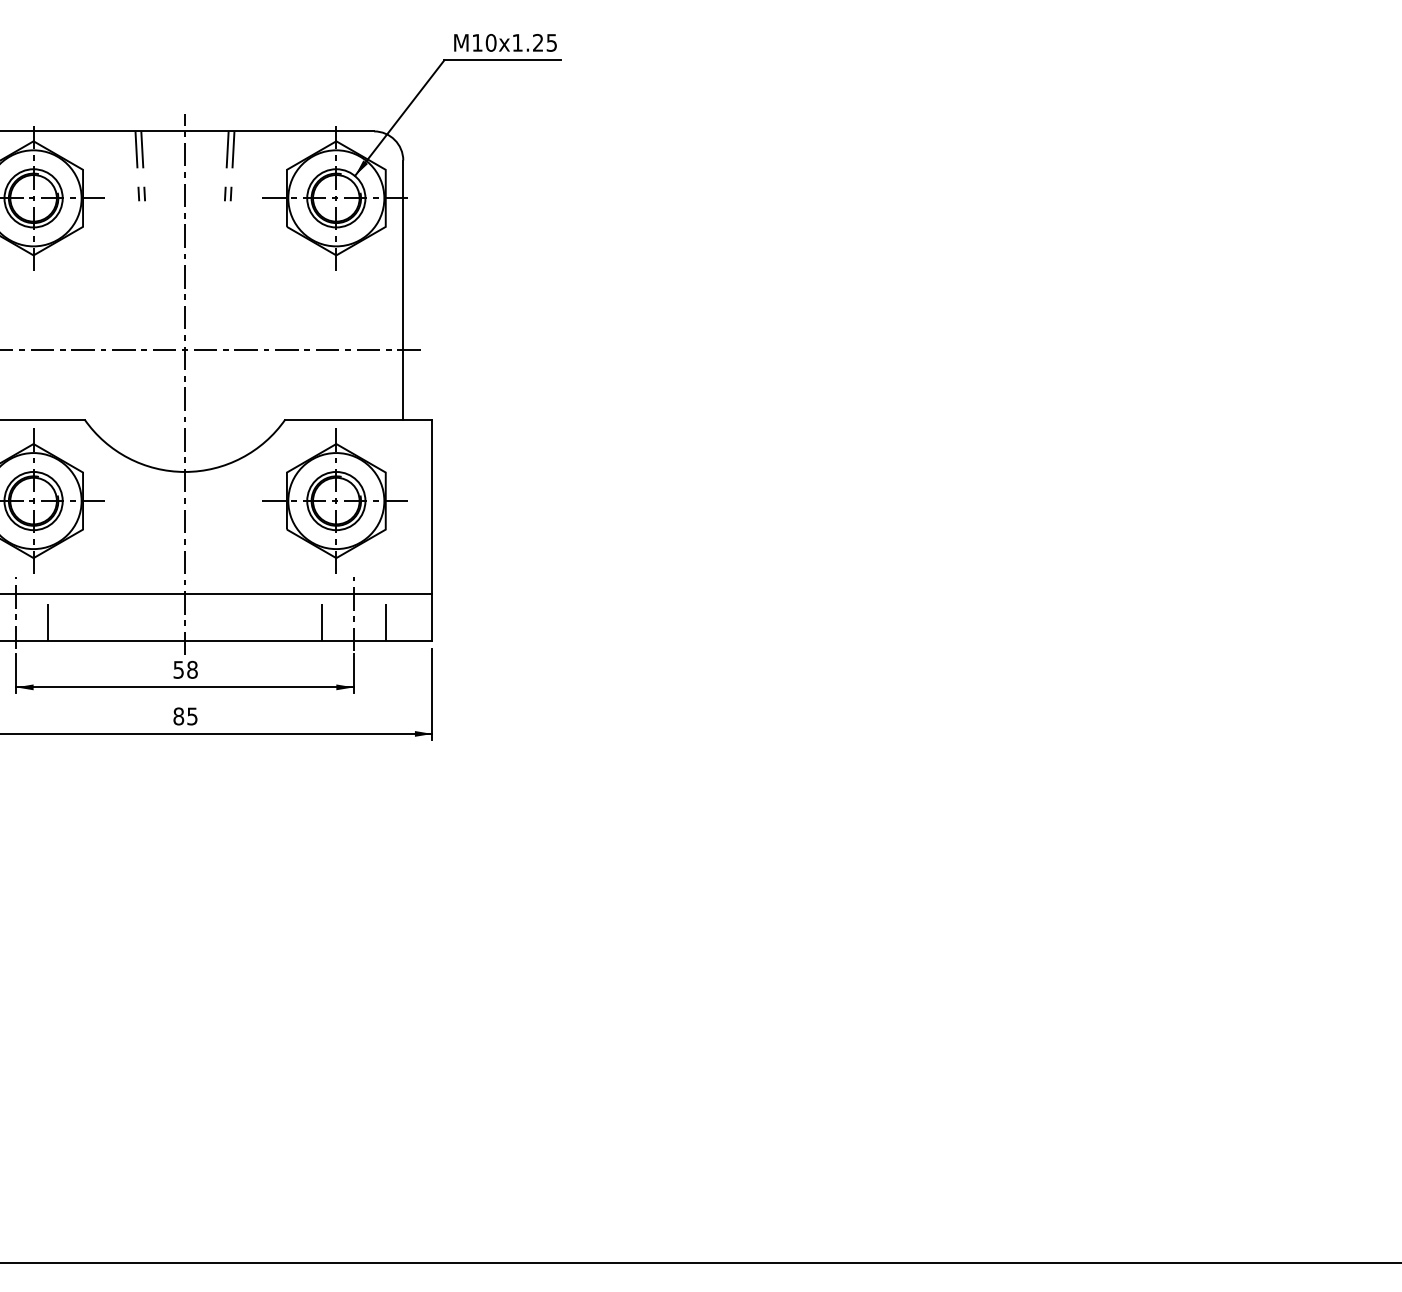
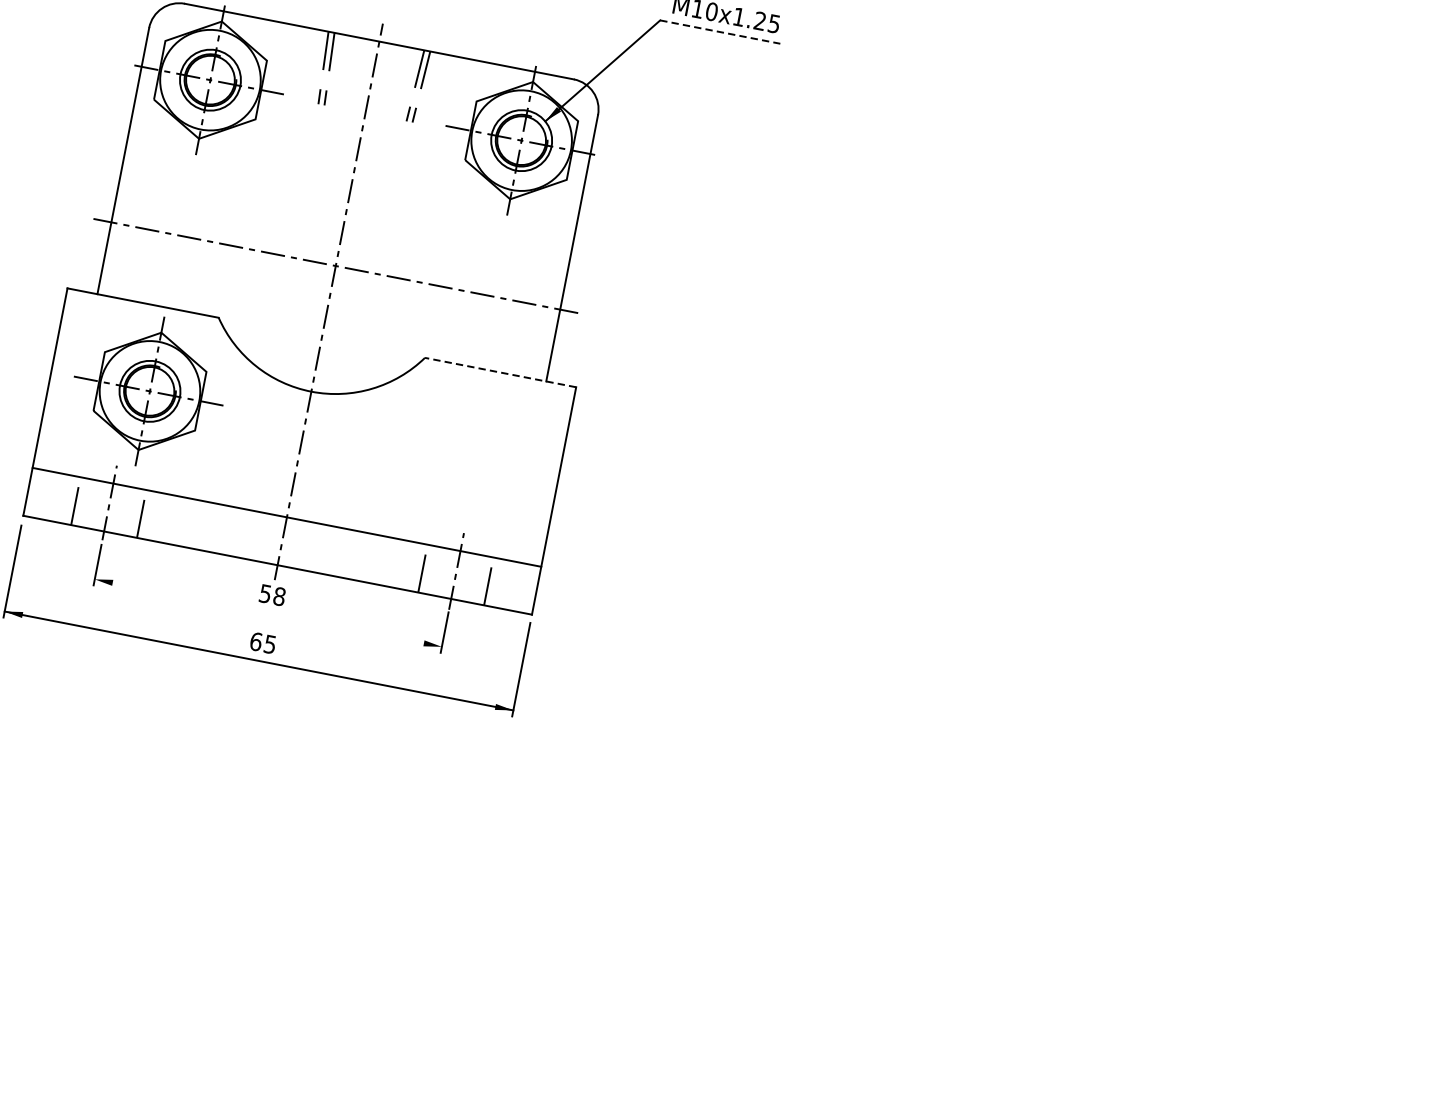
line: (503, 60) -> (721, 32), solid -> dashed
line: (358, 419) -> (500, 372), solid -> dashed
part: (334, 500) -> (459, 450), removed
line: (184, 687) -> (267, 613), removed
text: (178, 716) -> (255, 641), 85 -> 65

